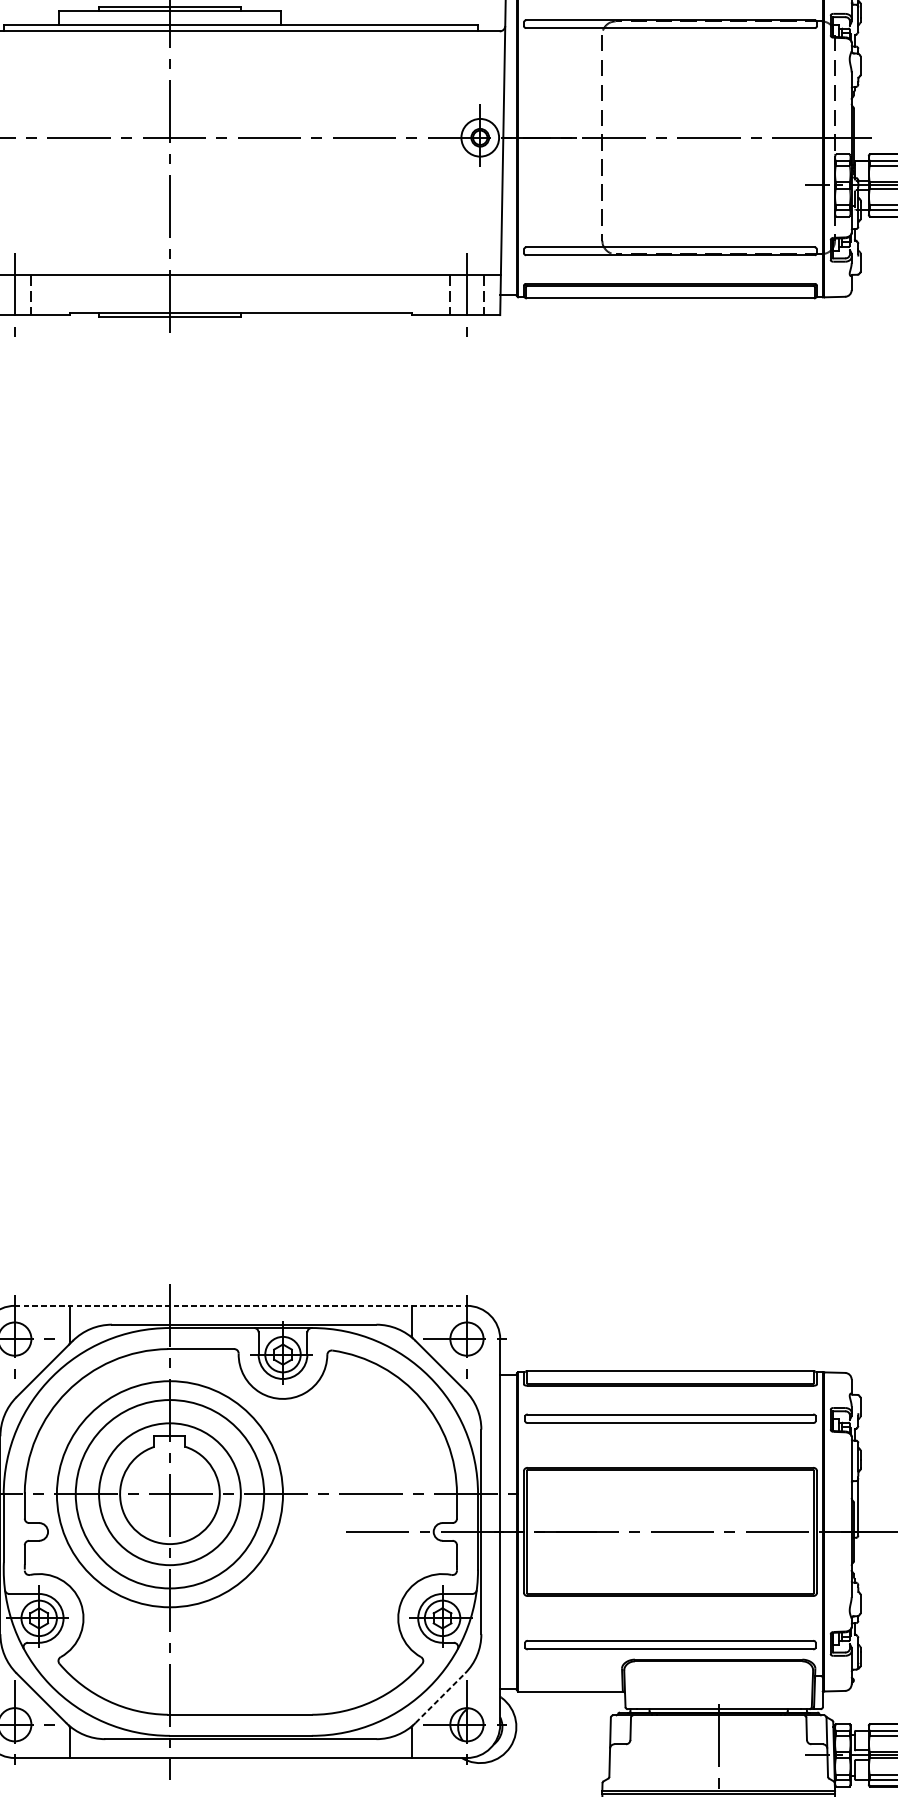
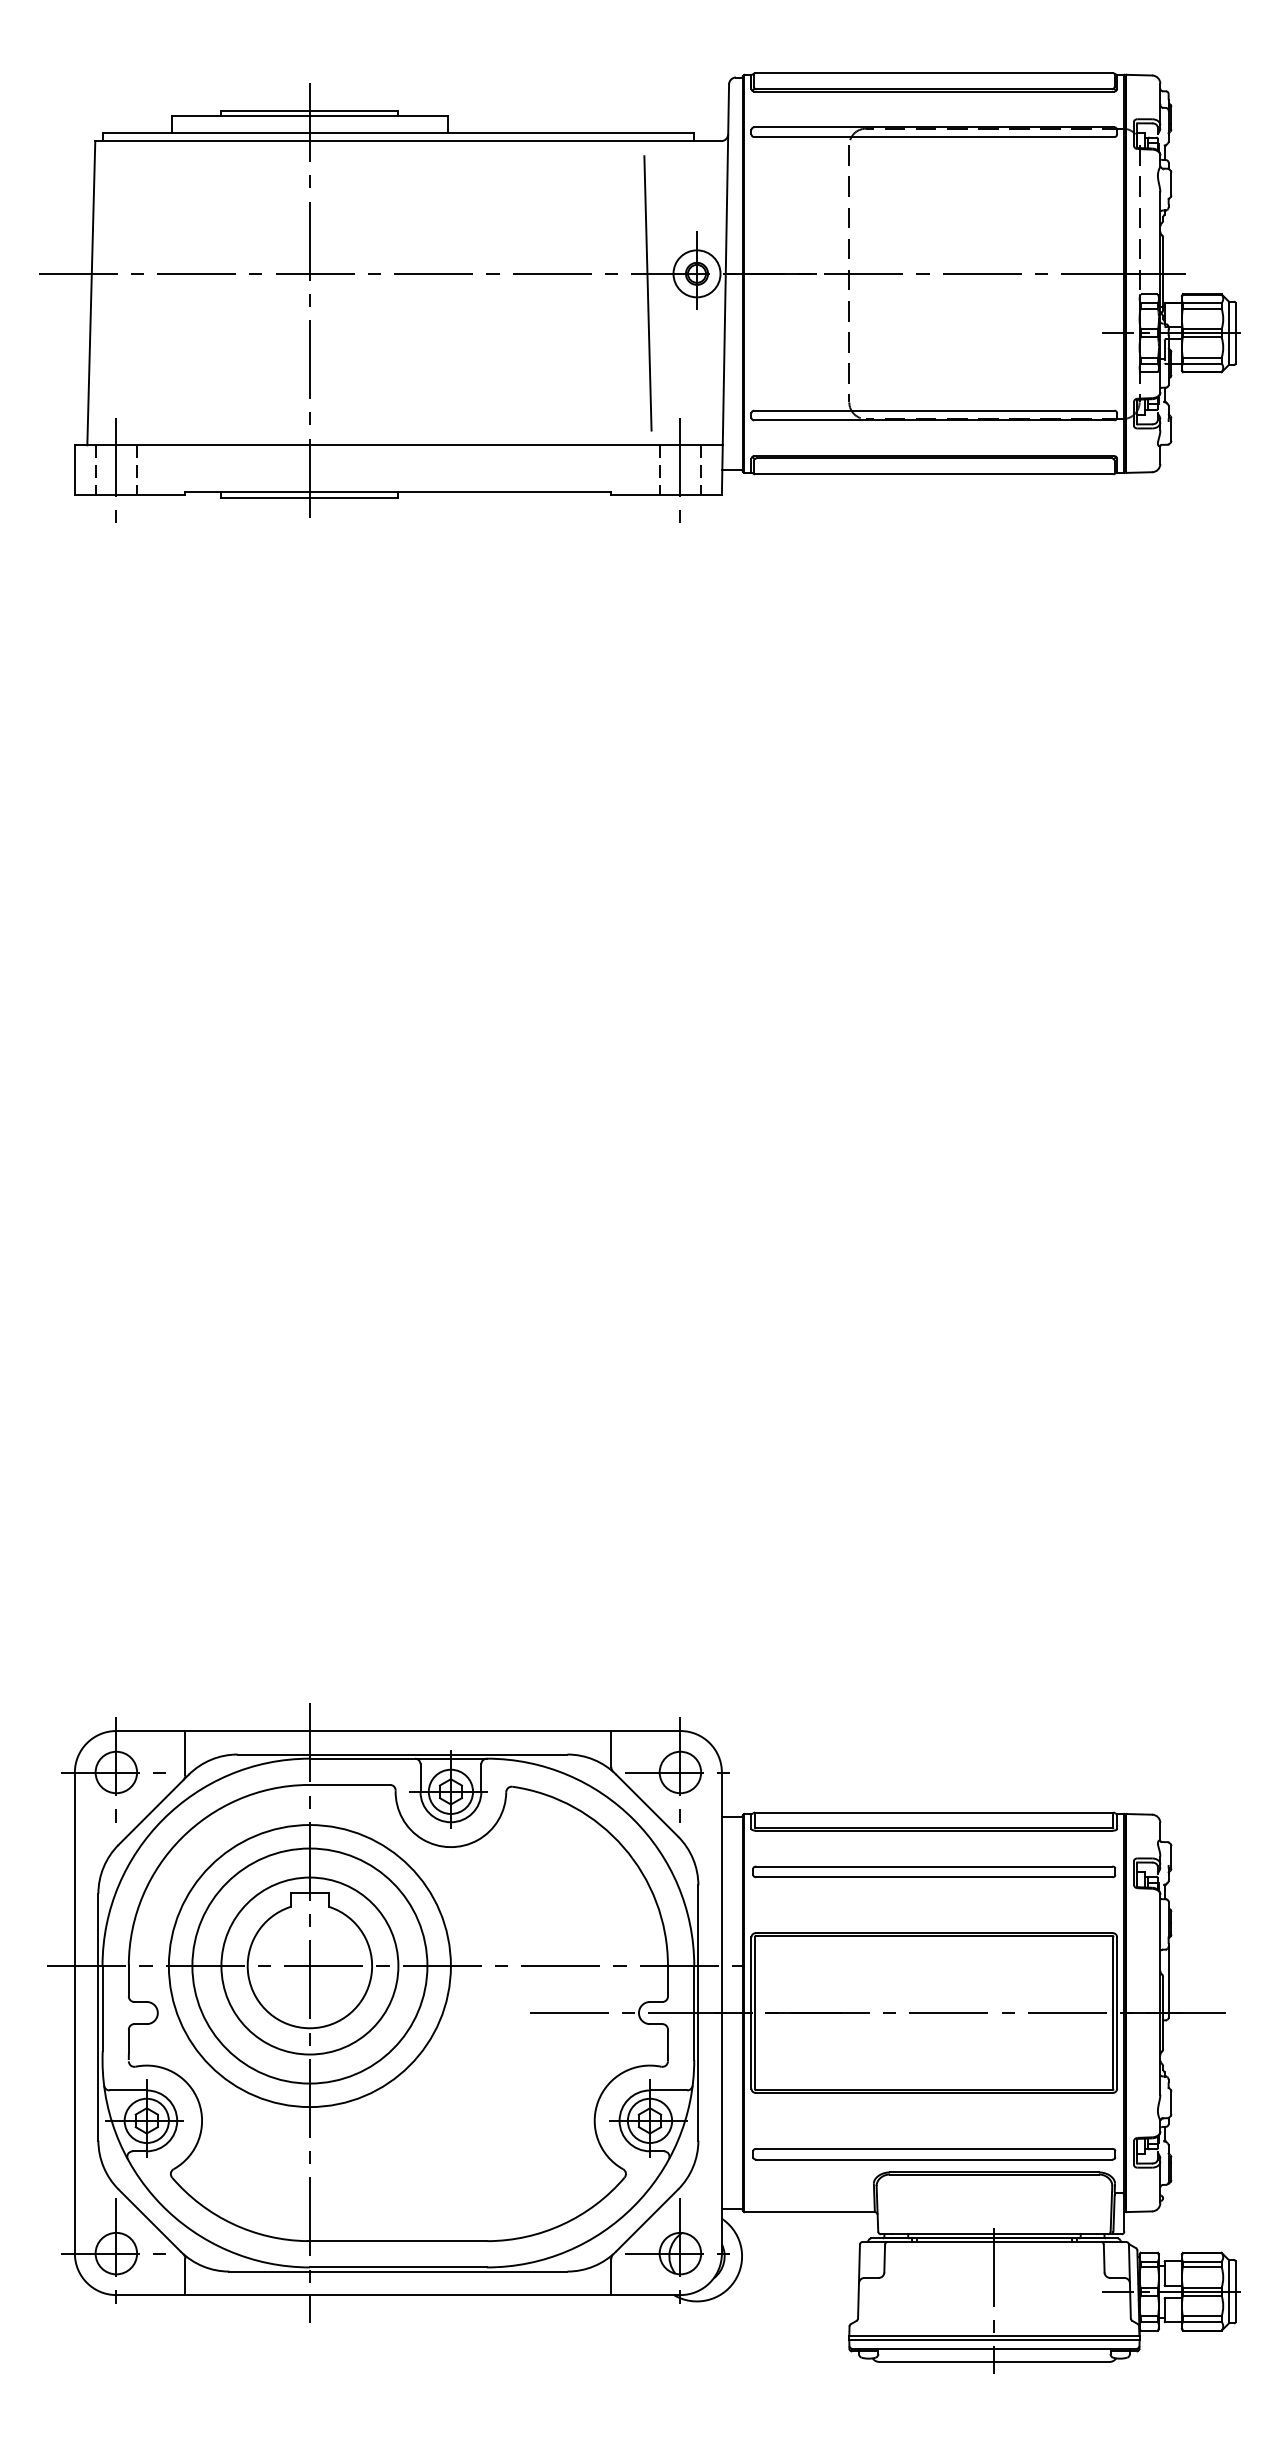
line: (440, 153) -> (647, 293), added
line: (240, 1306) -> (398, 1731), dashed -> solid
line: (440, 1698) -> (647, 2220), dashed -> solid

